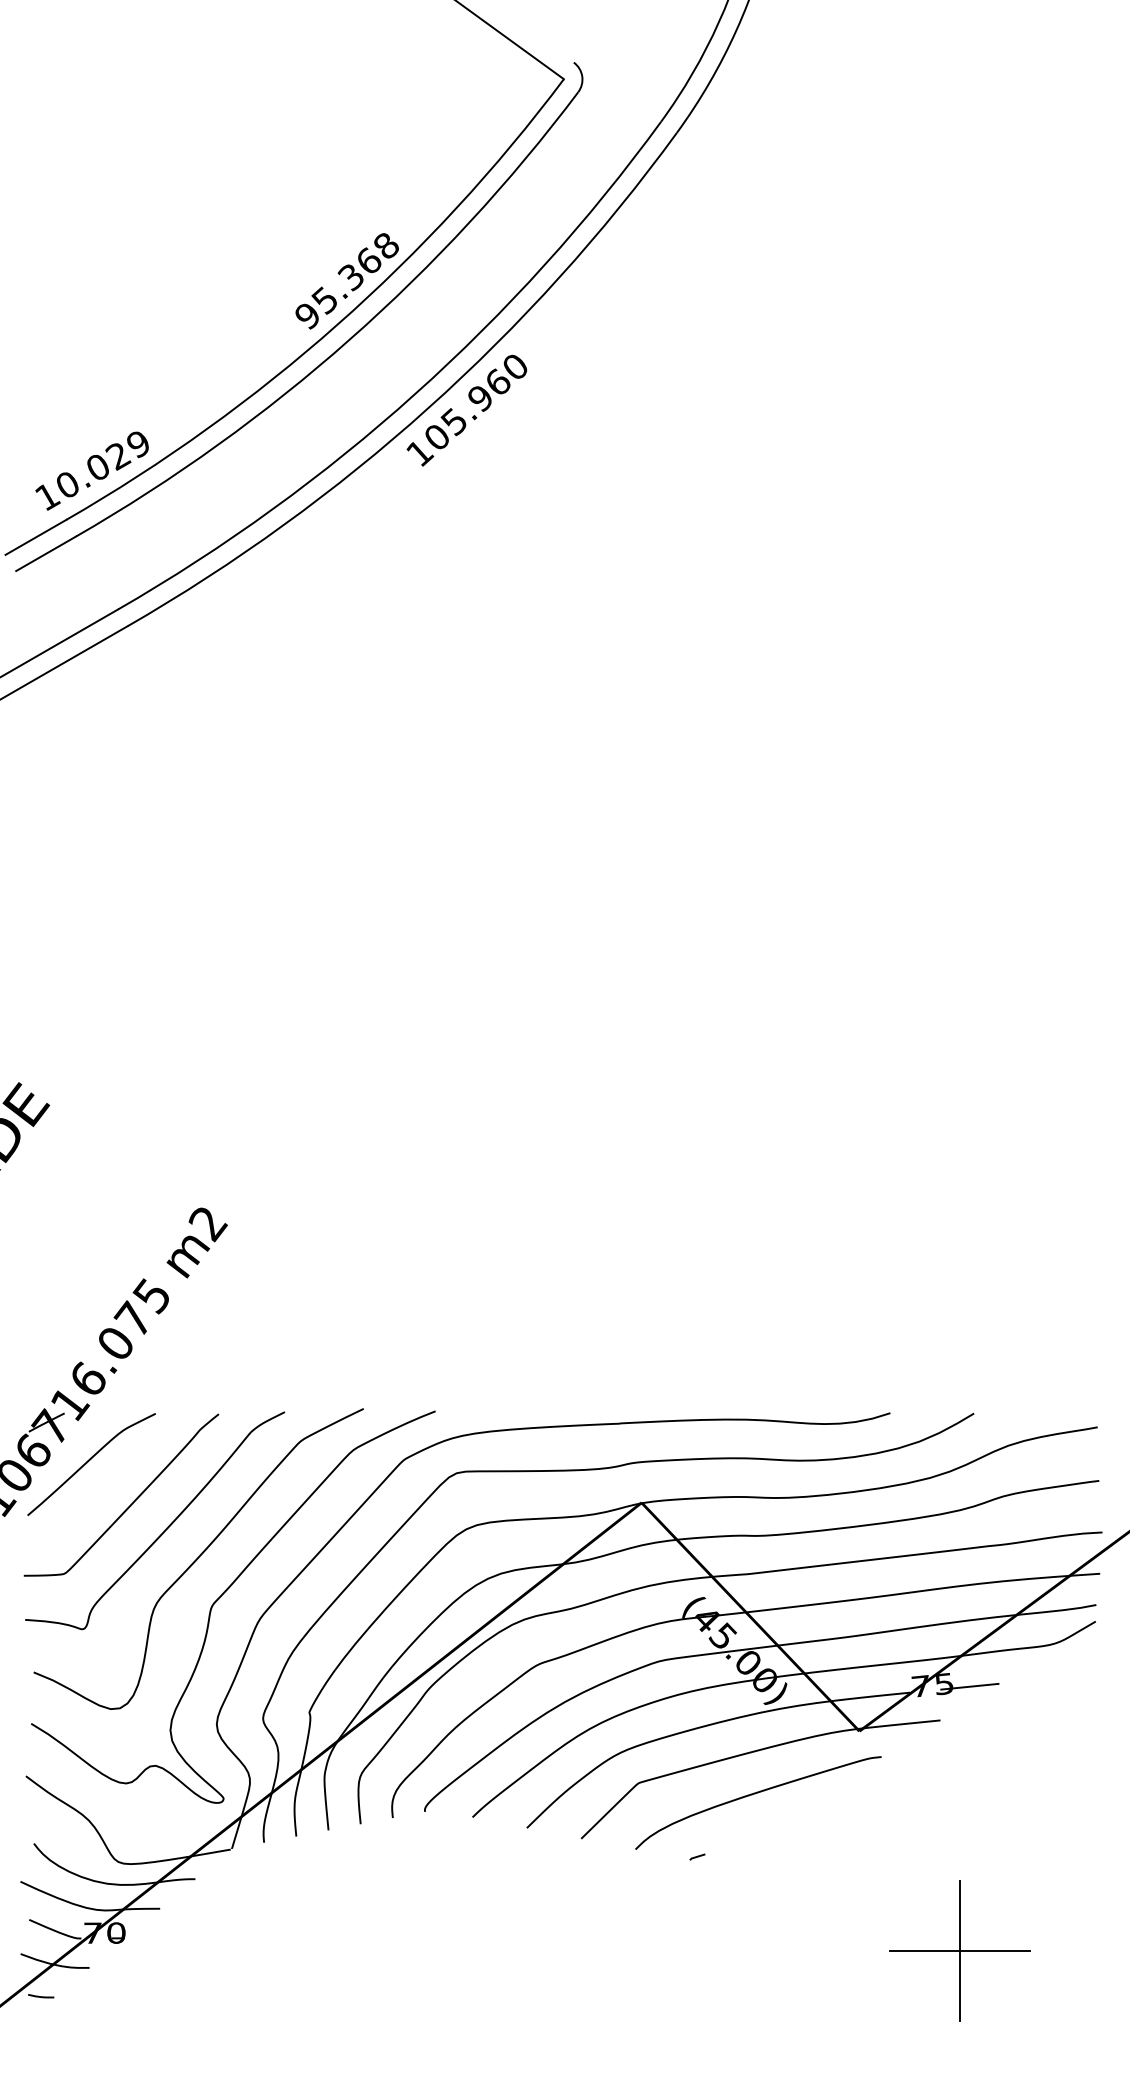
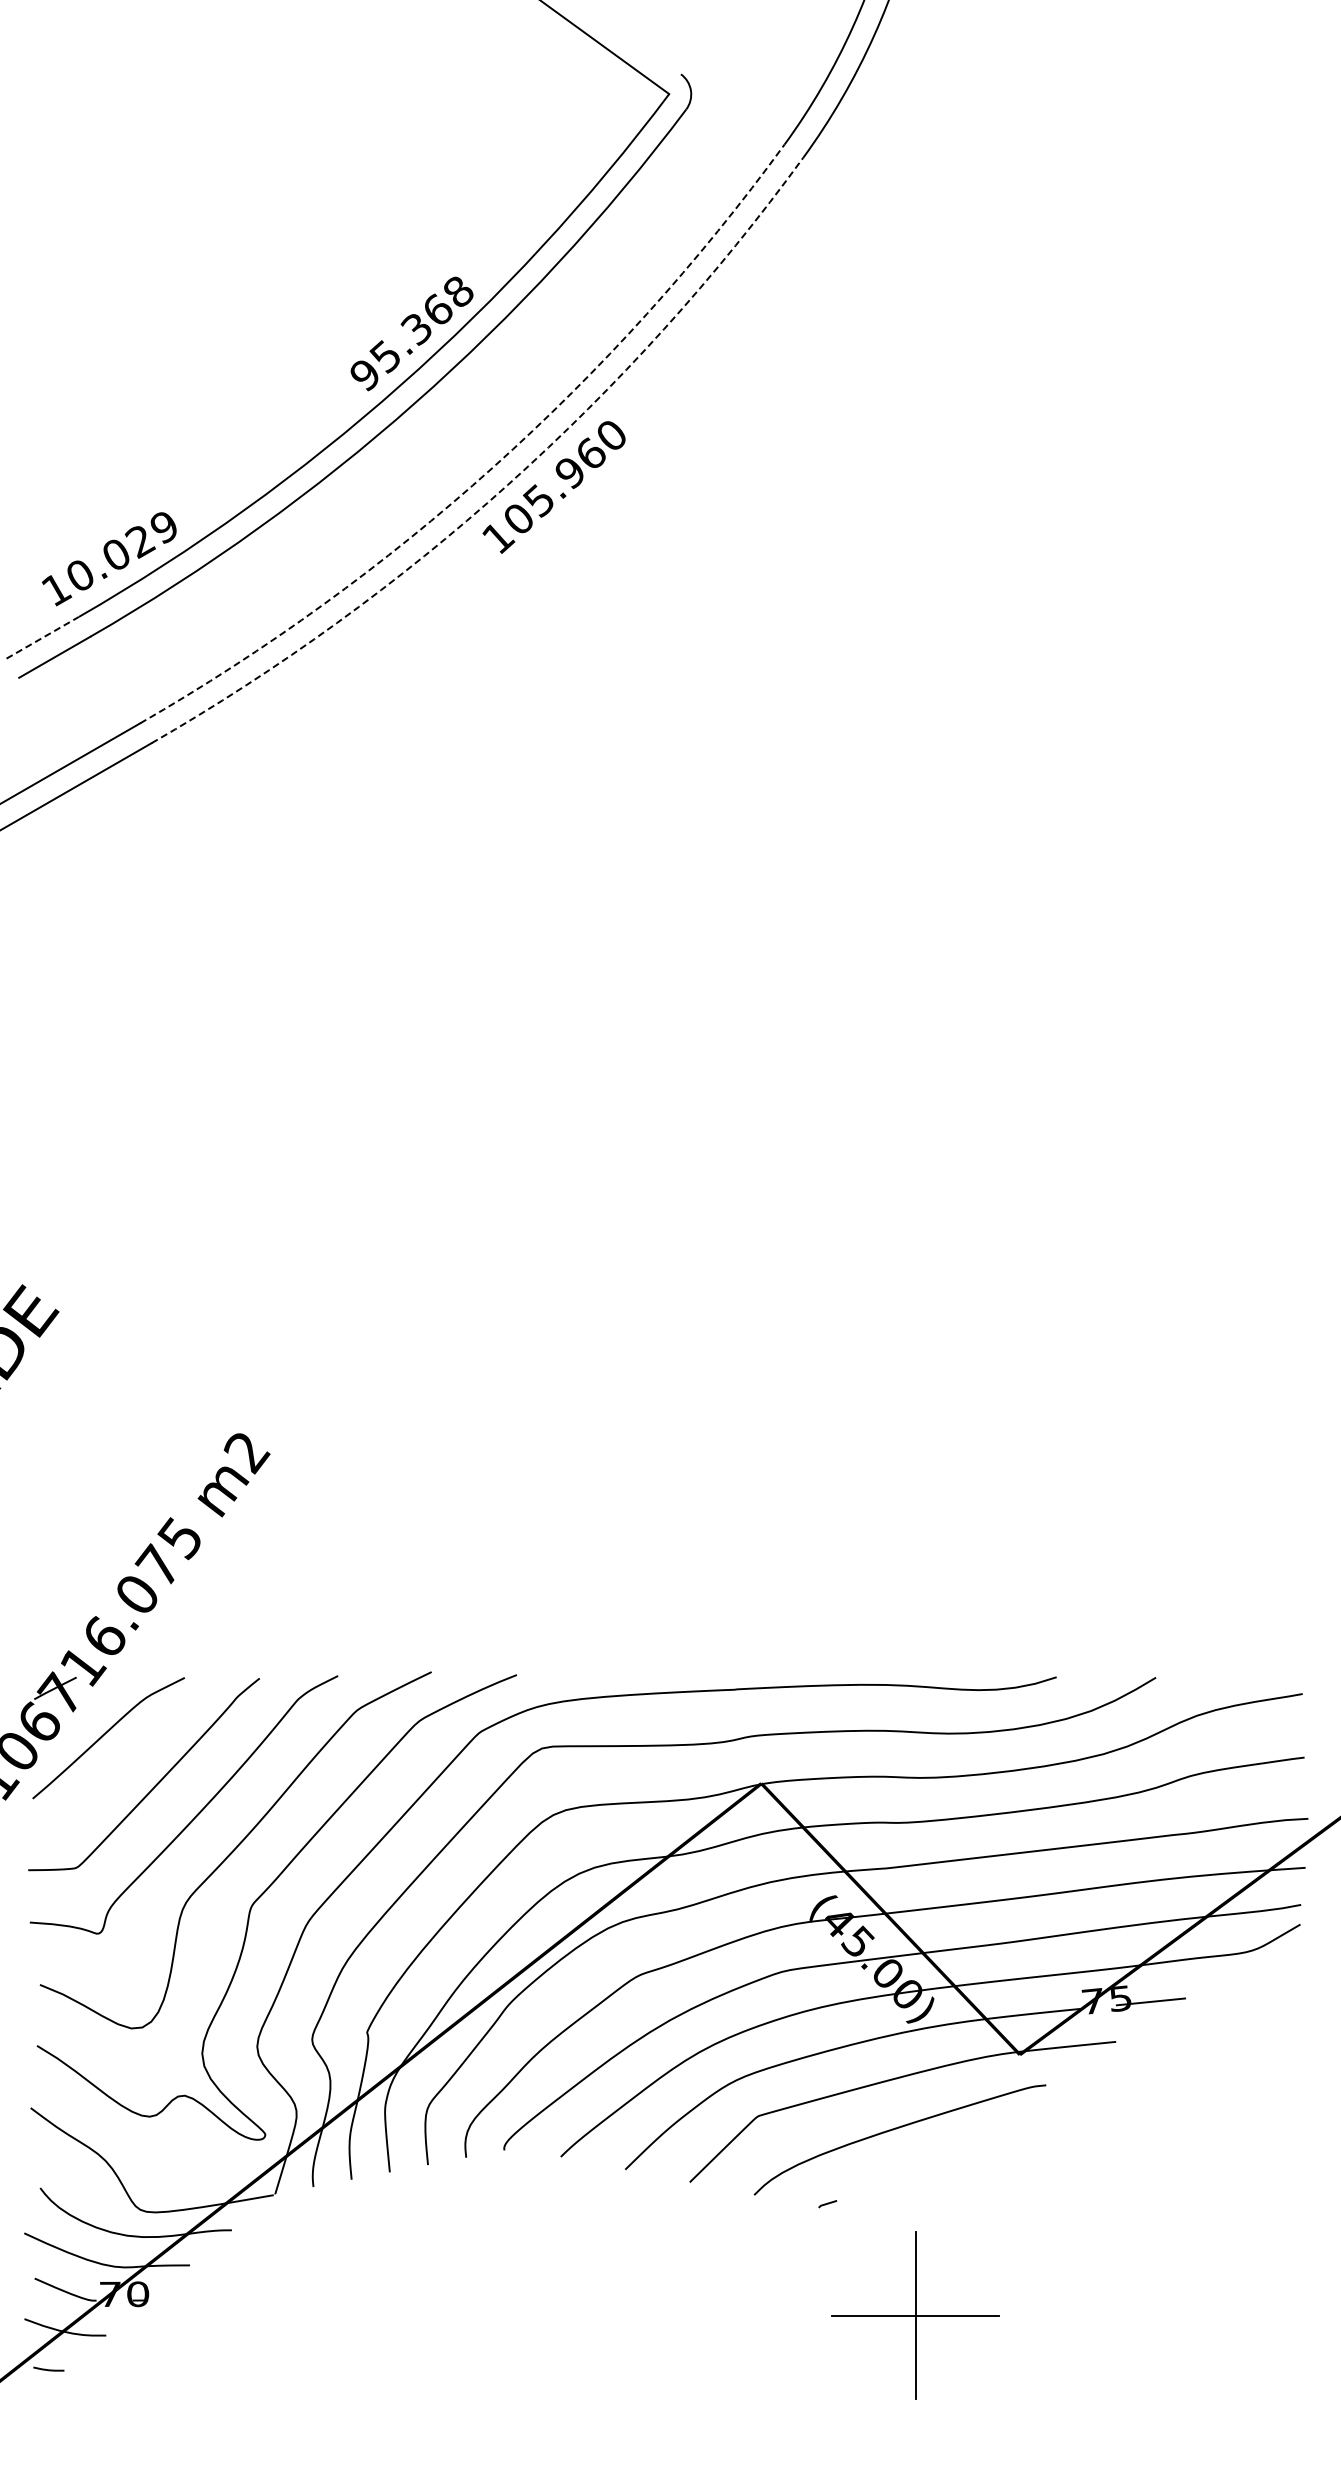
arc: (415, 393) -> (492, 467), solid -> dashed
arc: (428, 408) -> (508, 484), solid -> dashed
line: (35, 537) -> (42, 637), solid -> dashed
part: (960, 1950) -> (915, 2315), moved

